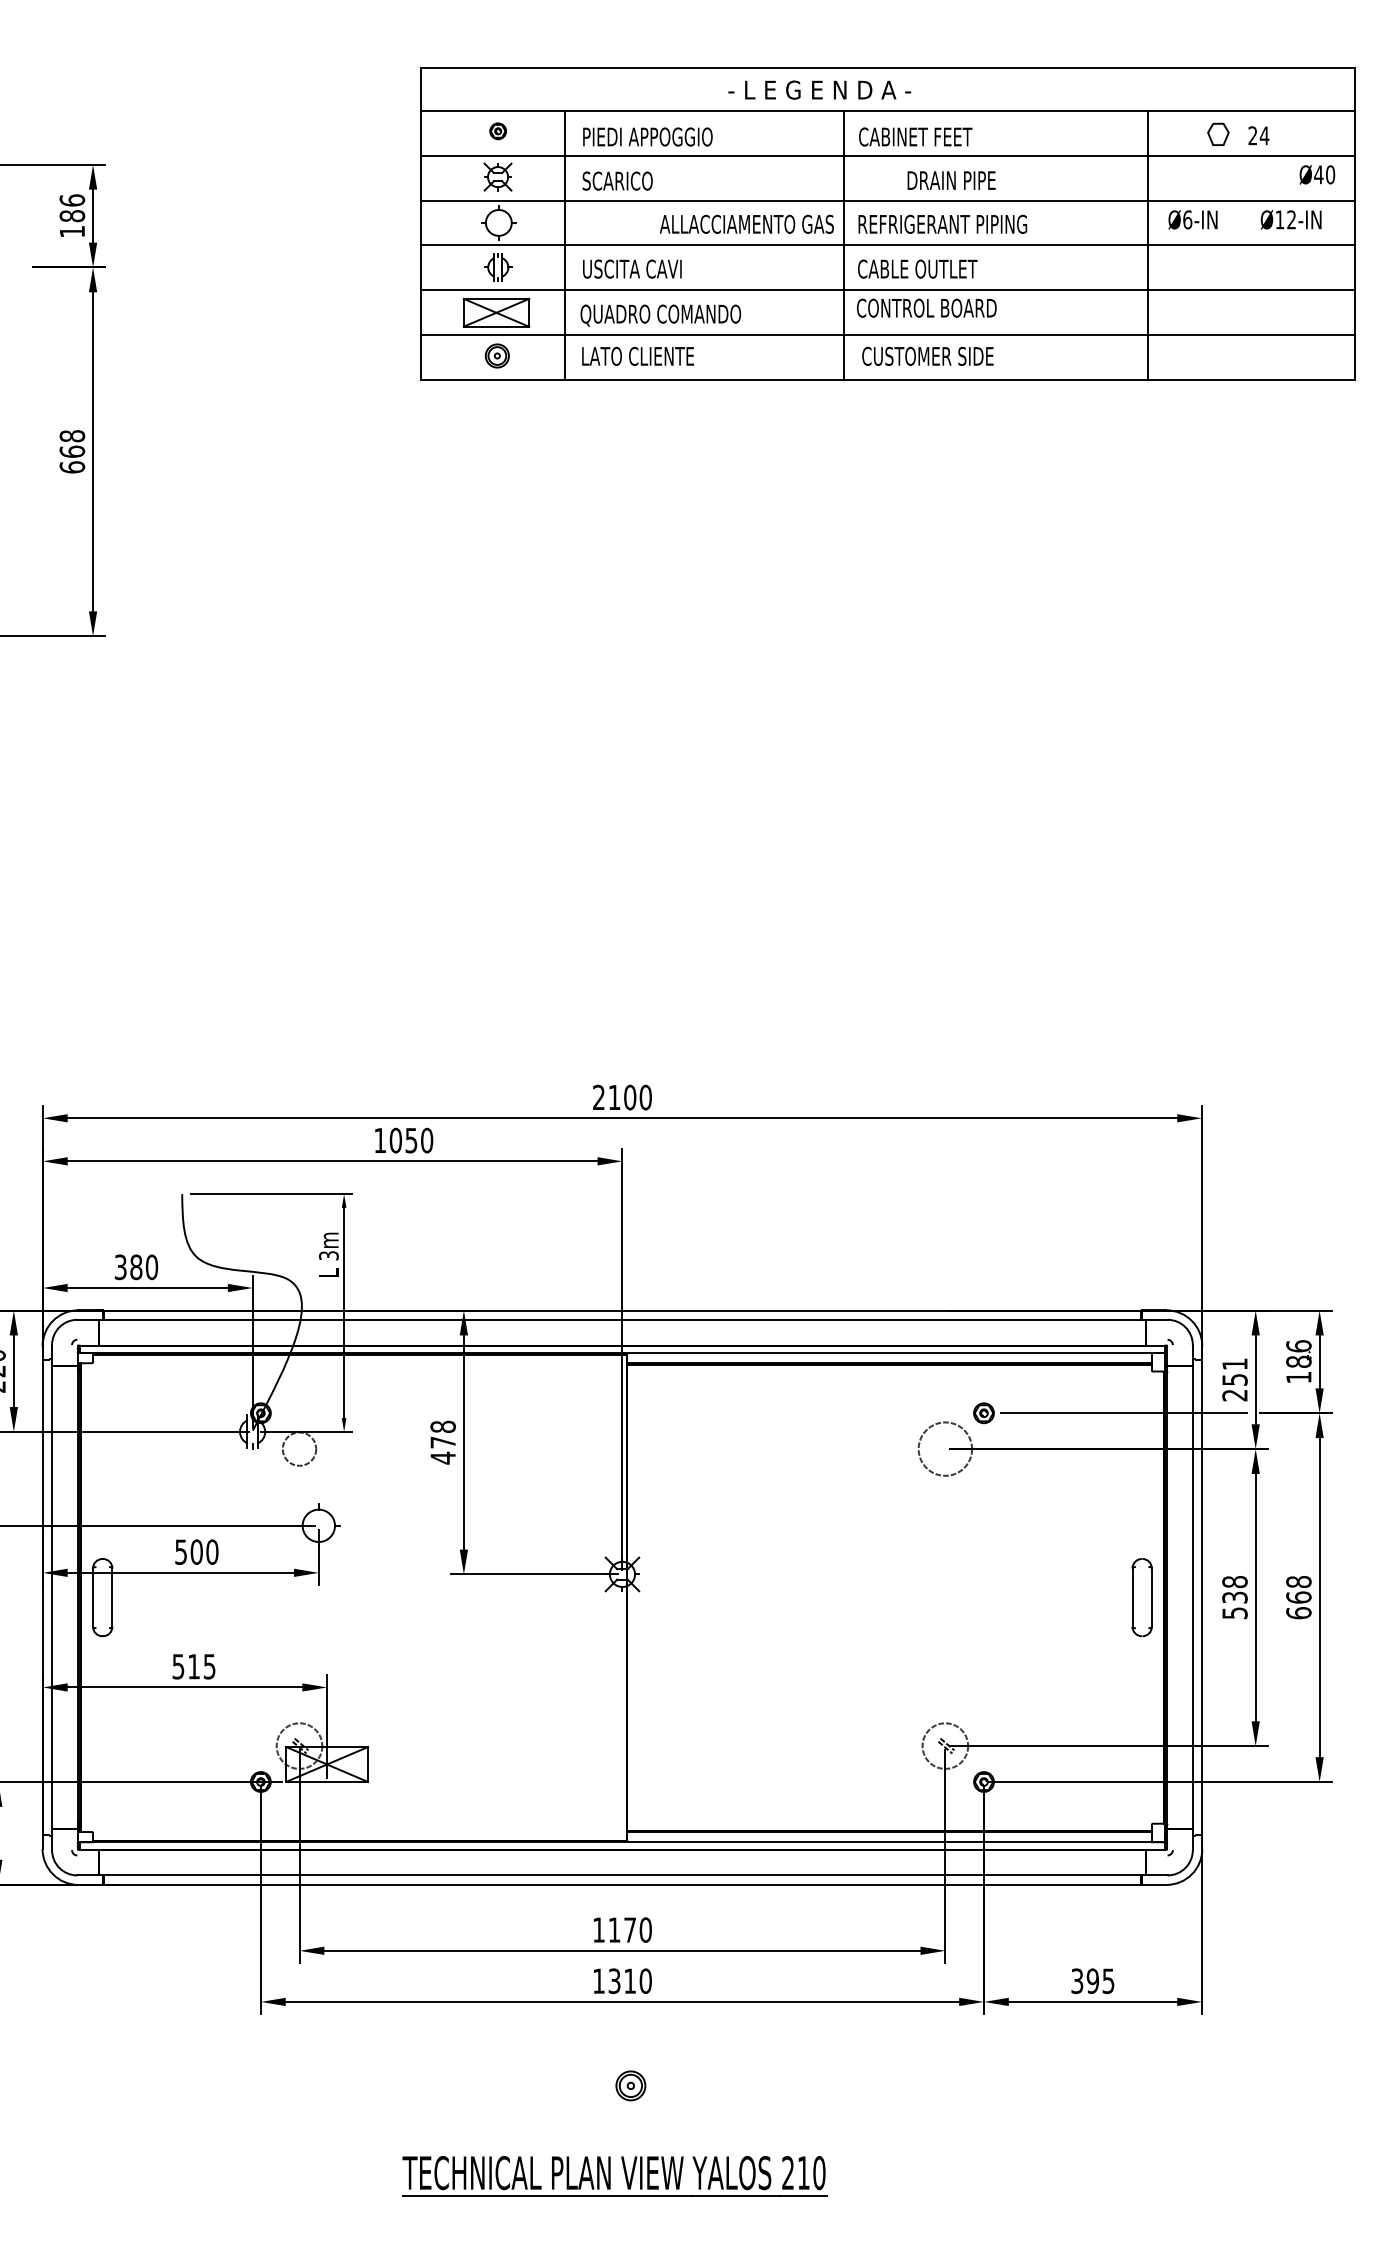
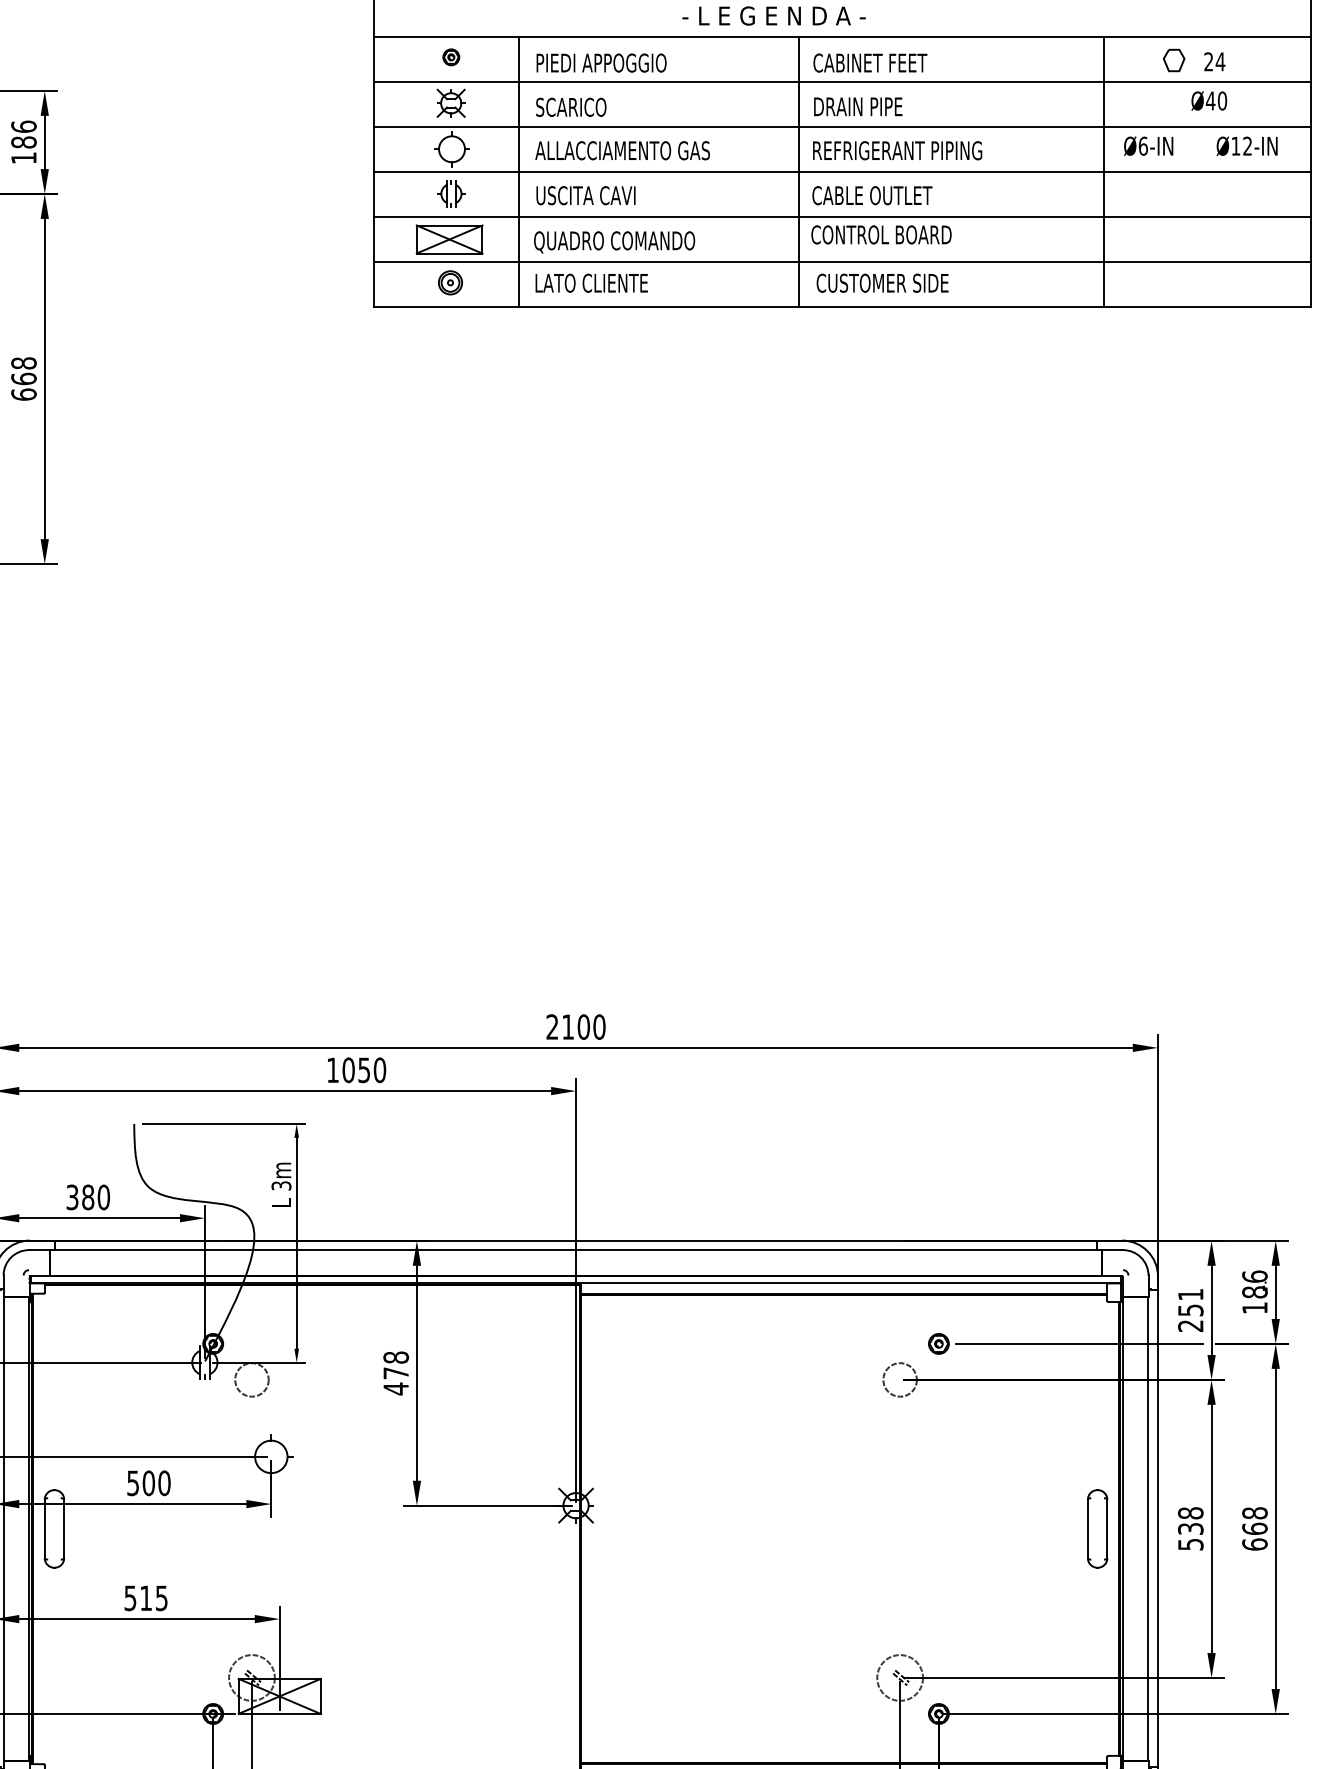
text: (1317, 174) -> (1209, 100), moved
text: (951, 180) -> (858, 106), moved
text: (746, 223) -> (622, 149), moved
circle: (945, 1448) -> (900, 1379), size x0.62

